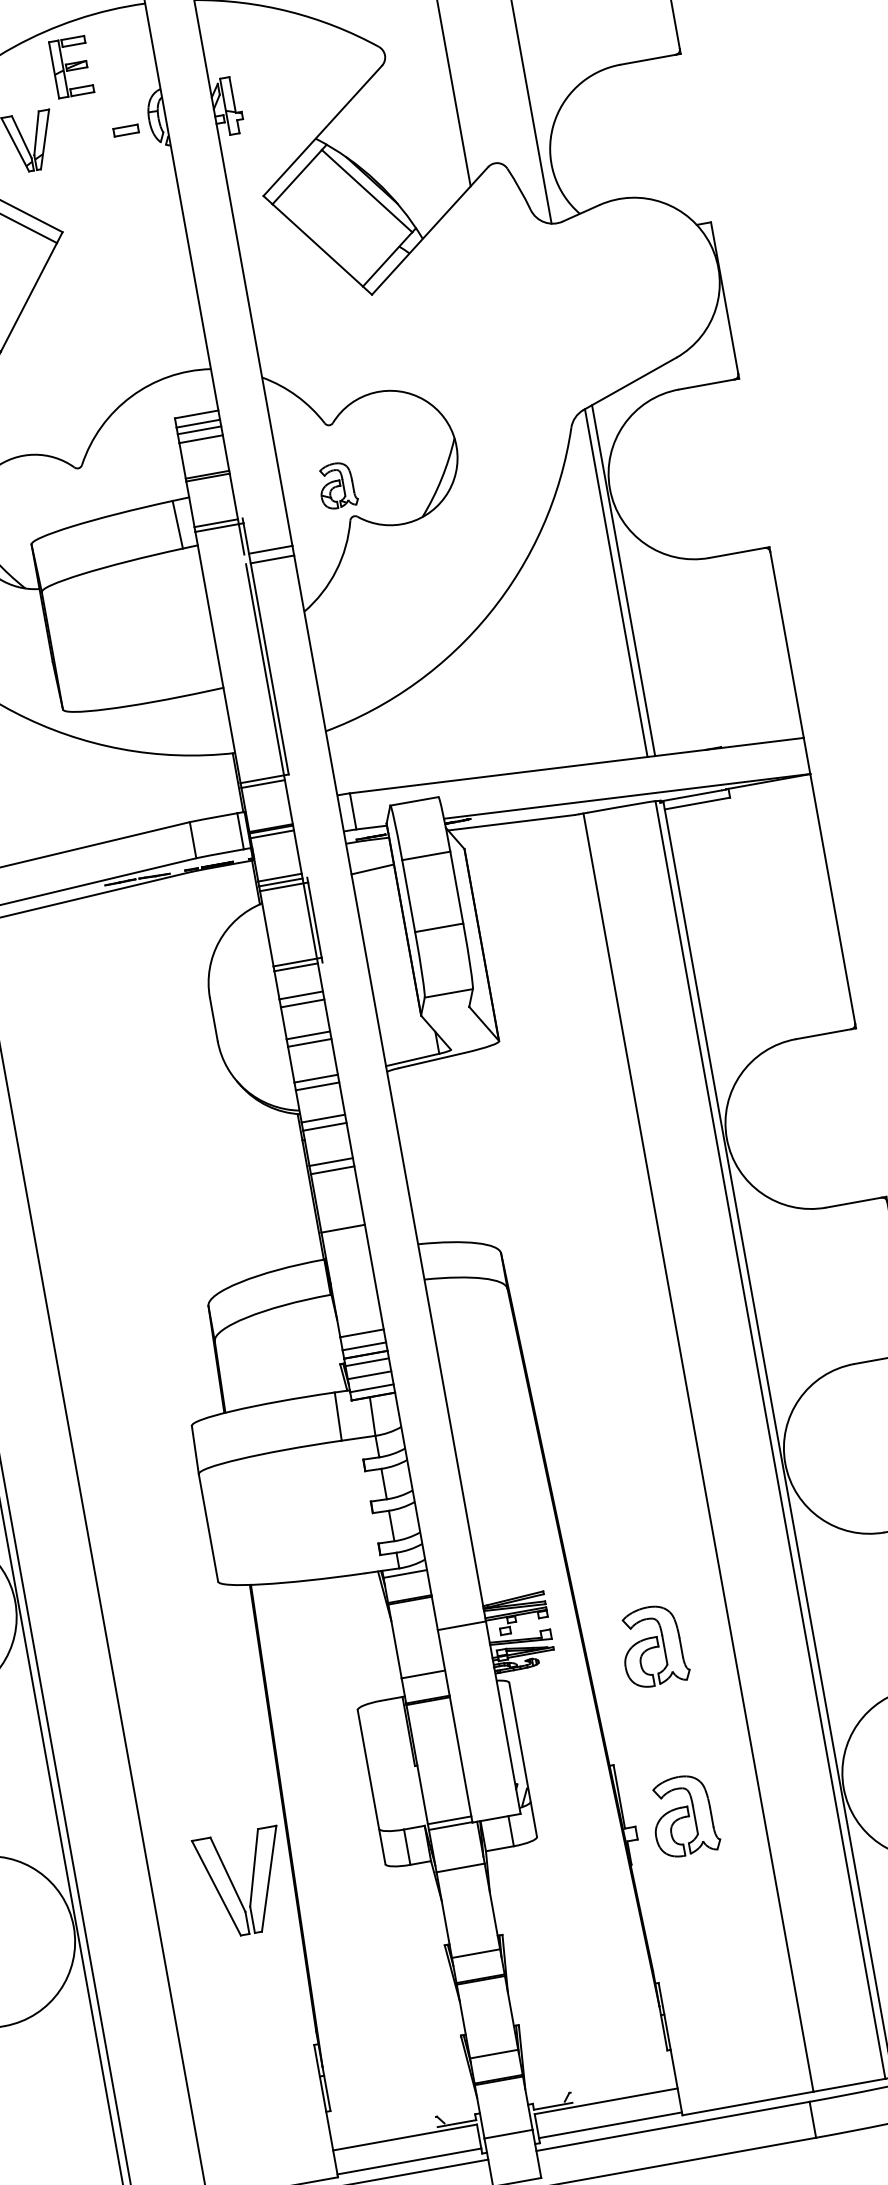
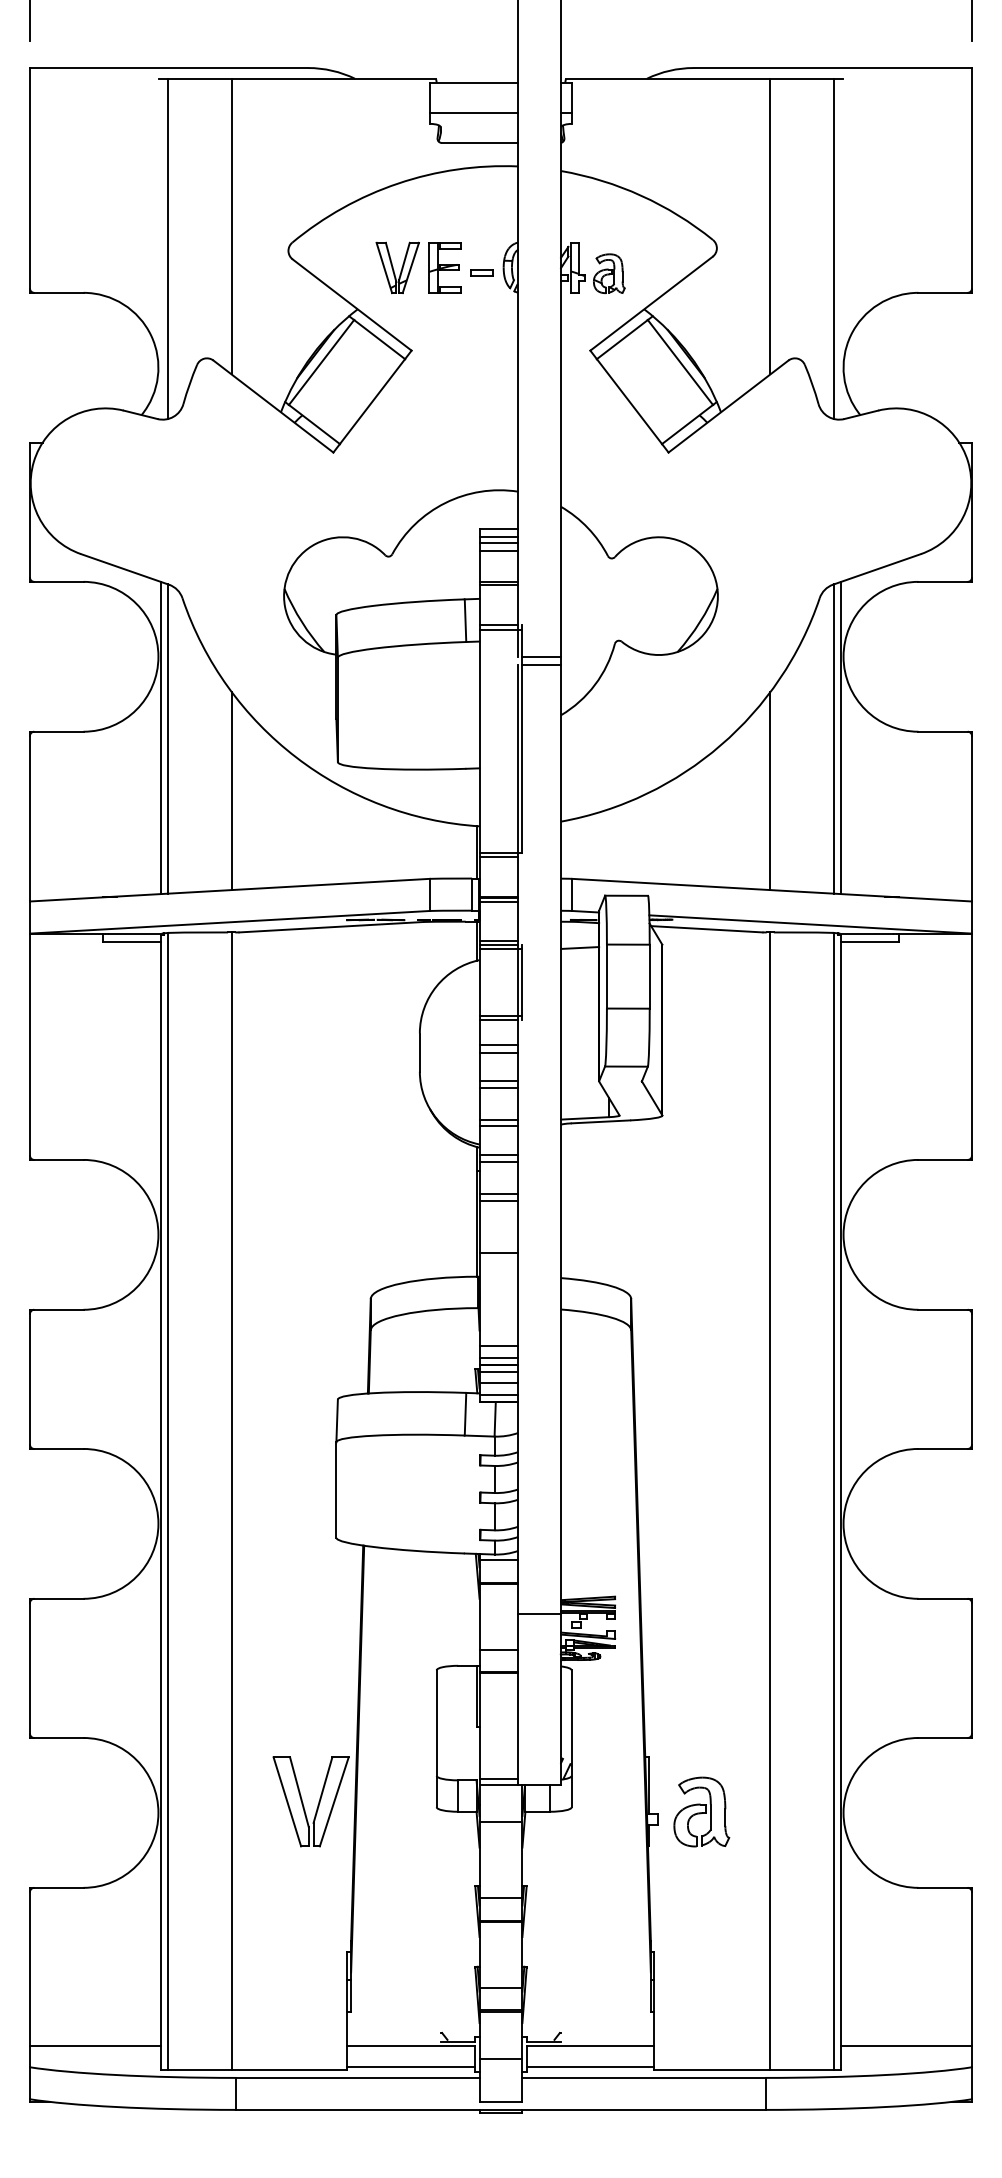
part: (71, 66) -> (444, 267), moved
part: (337, 485) -> (609, 273), moved
line: (555, 655) -> (770, 791), added
part: (653, 1645) -> (701, 1660), removed

